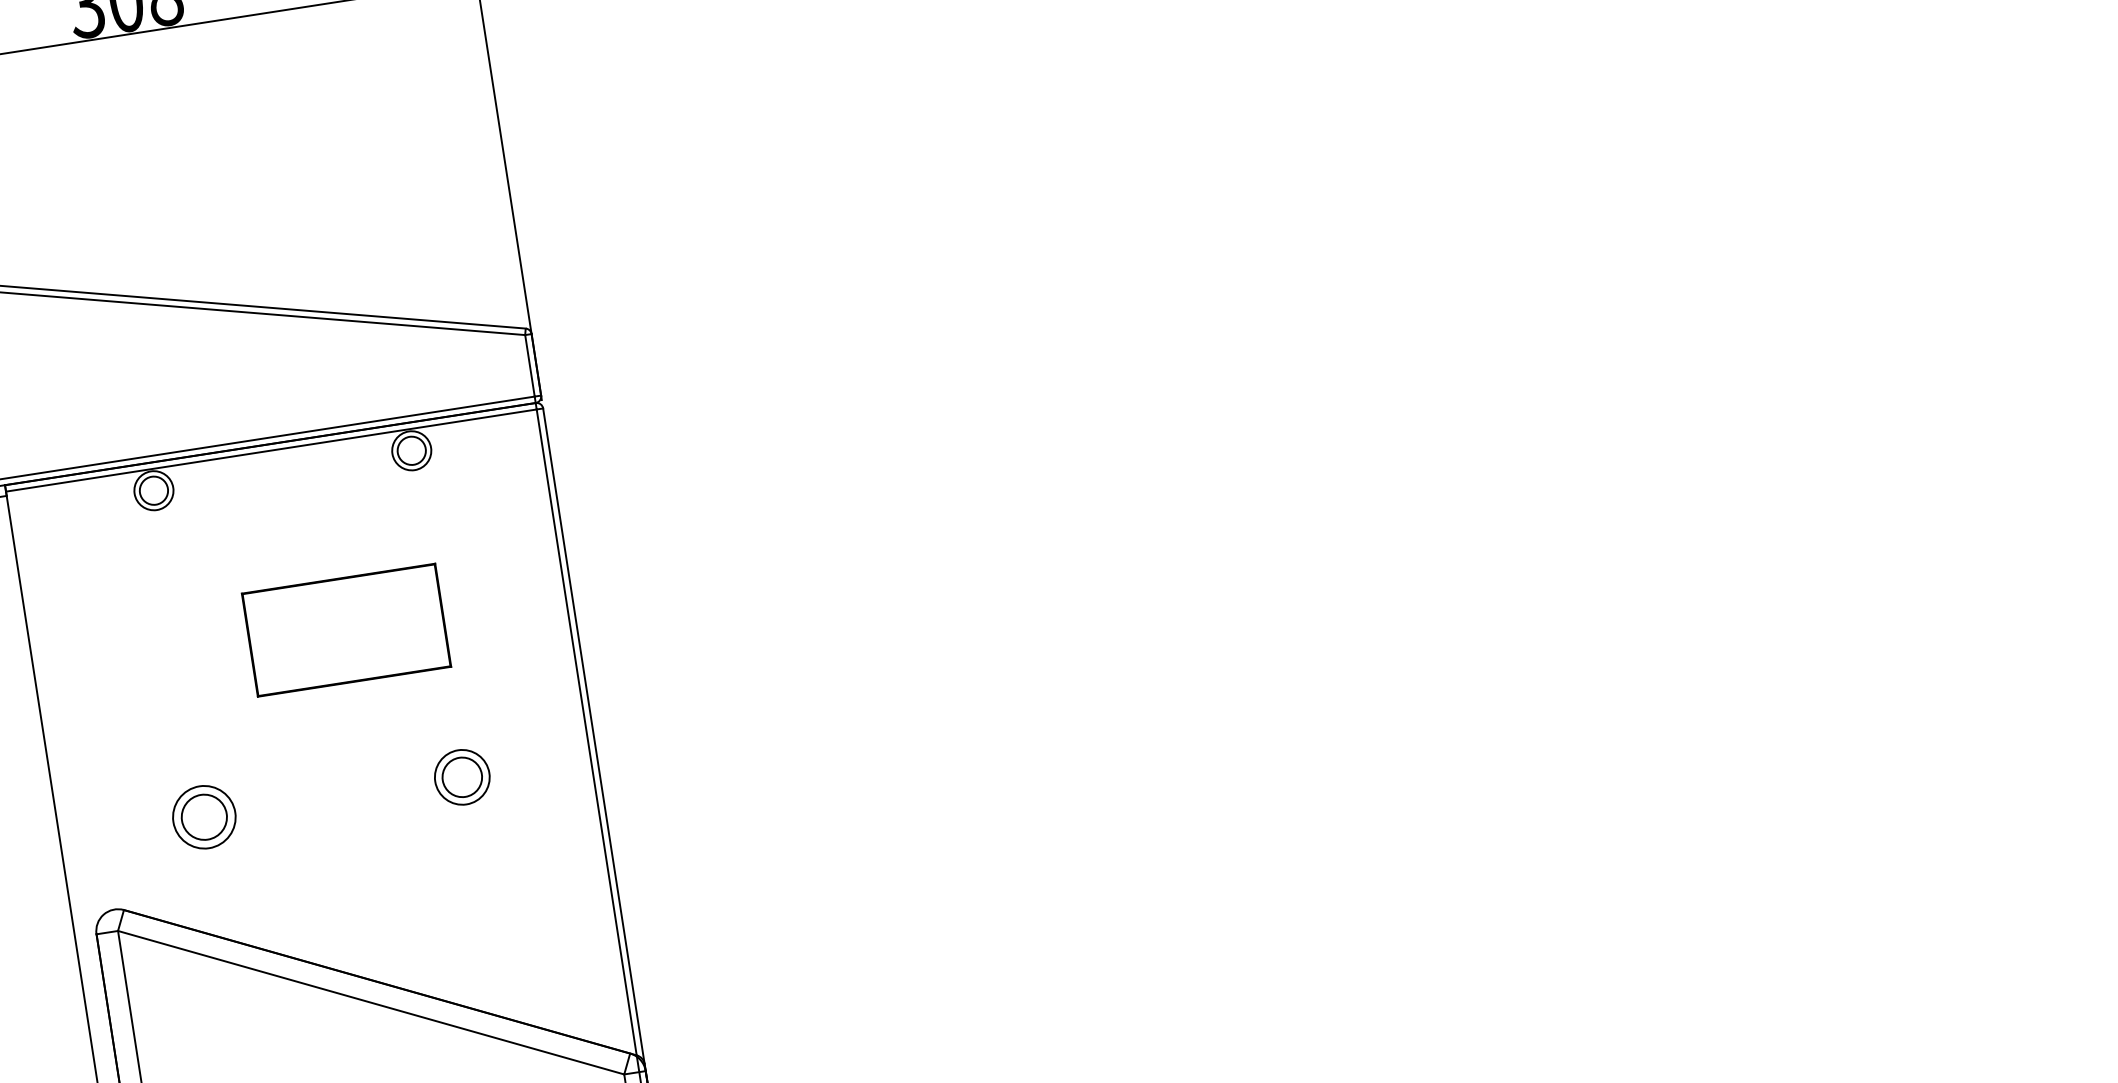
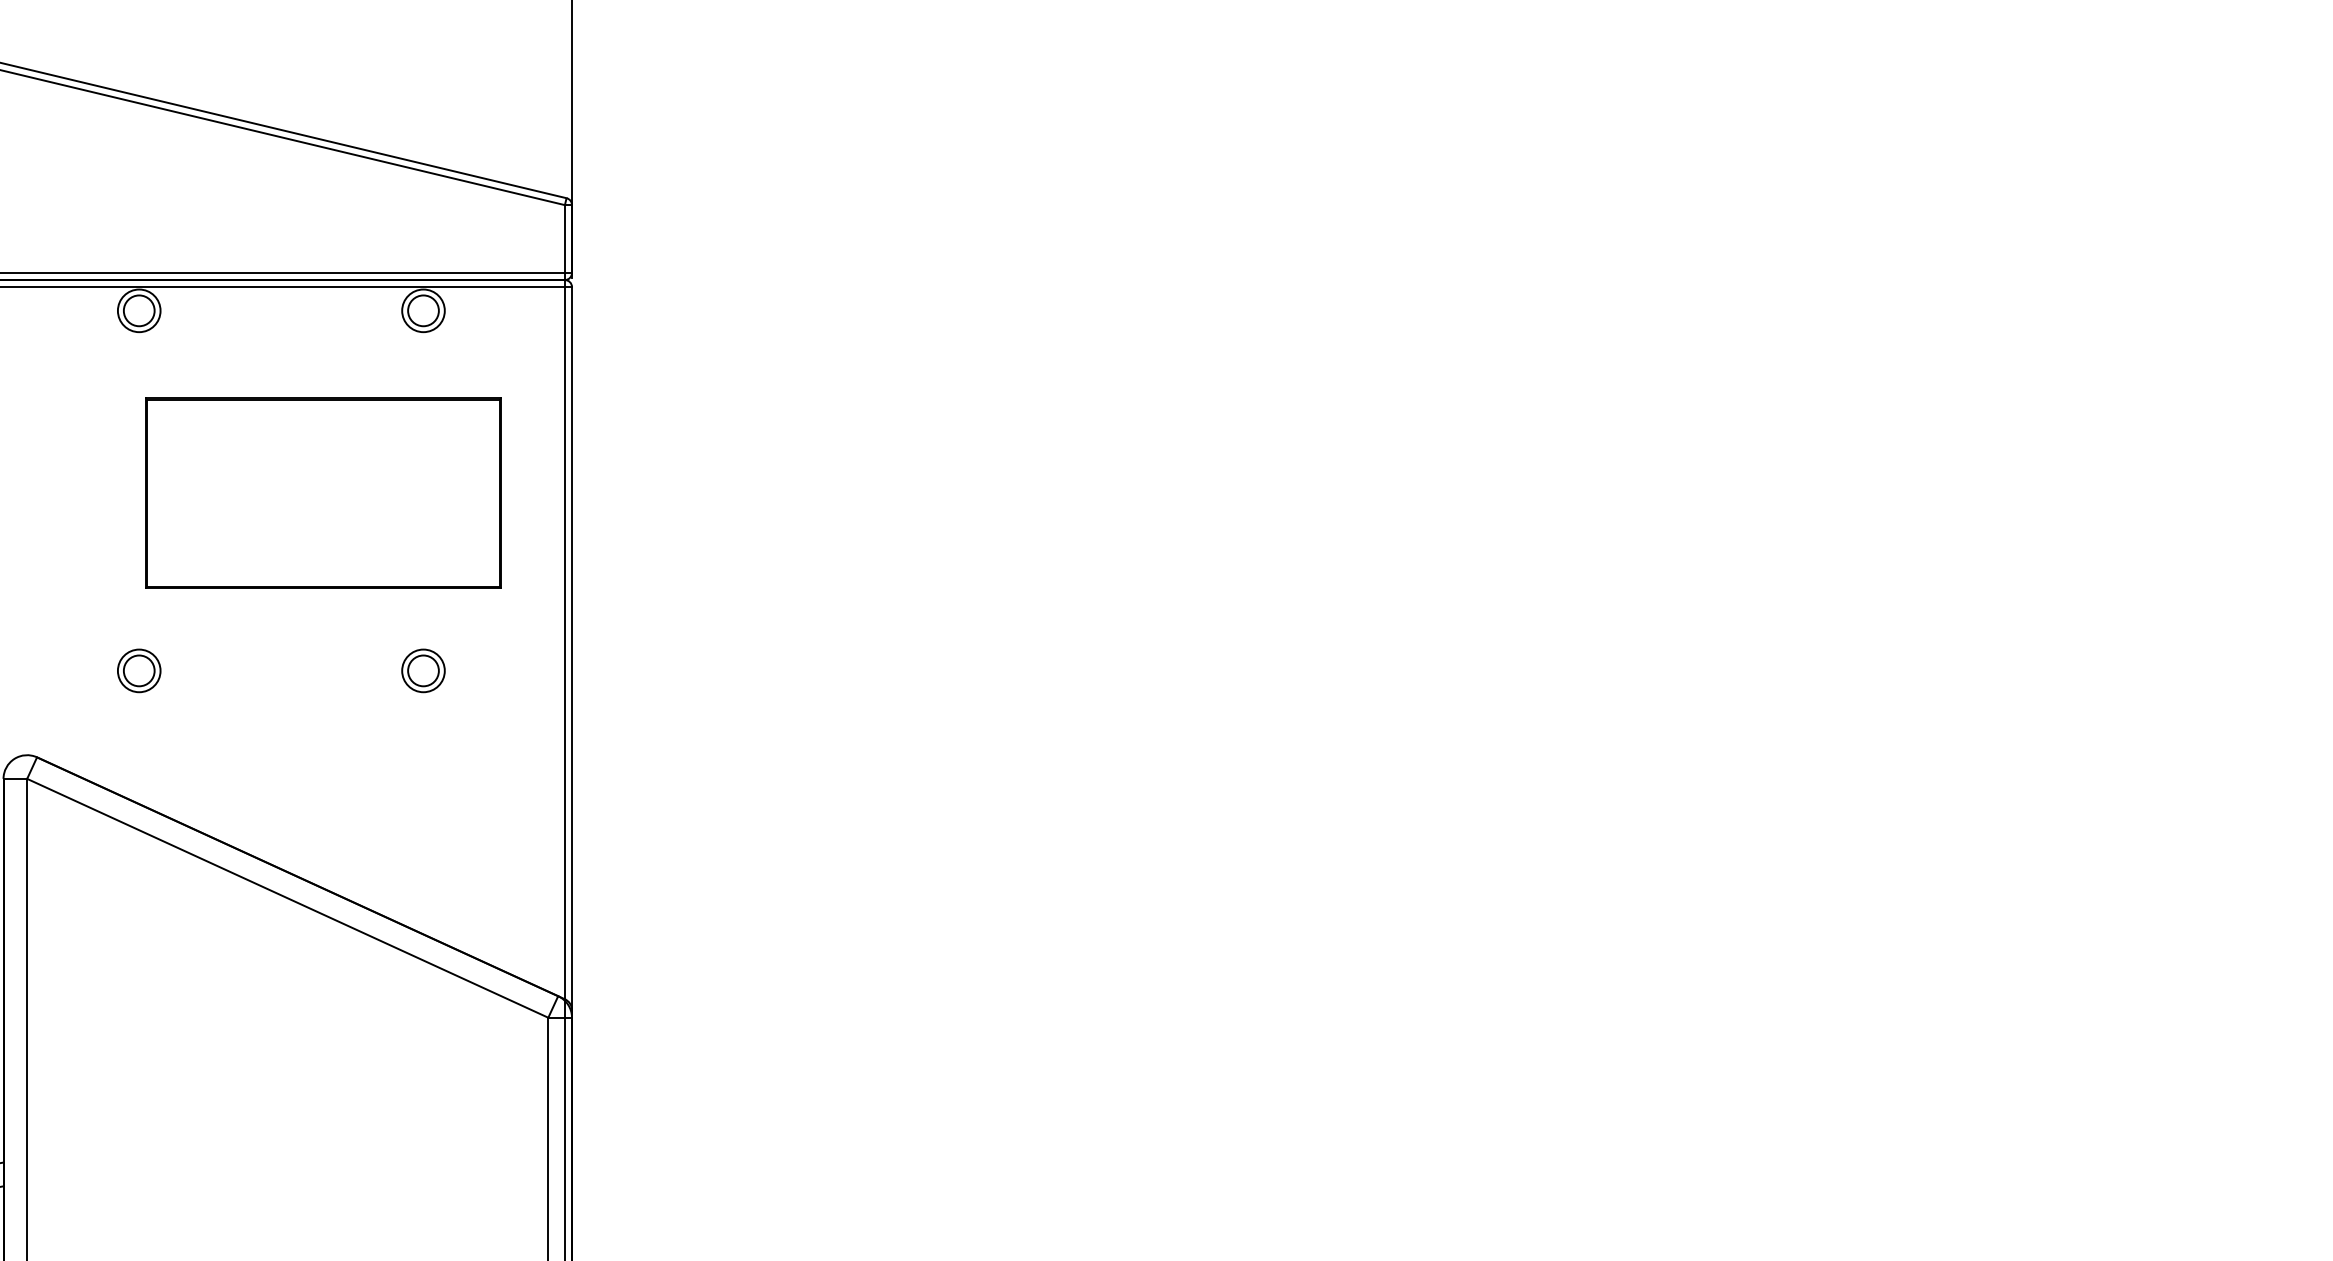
part: (346, 629) -> (323, 492), size x1.67
part: (462, 777) -> (423, 670), size x0.71
part: (204, 816) -> (139, 670), size x0.62

